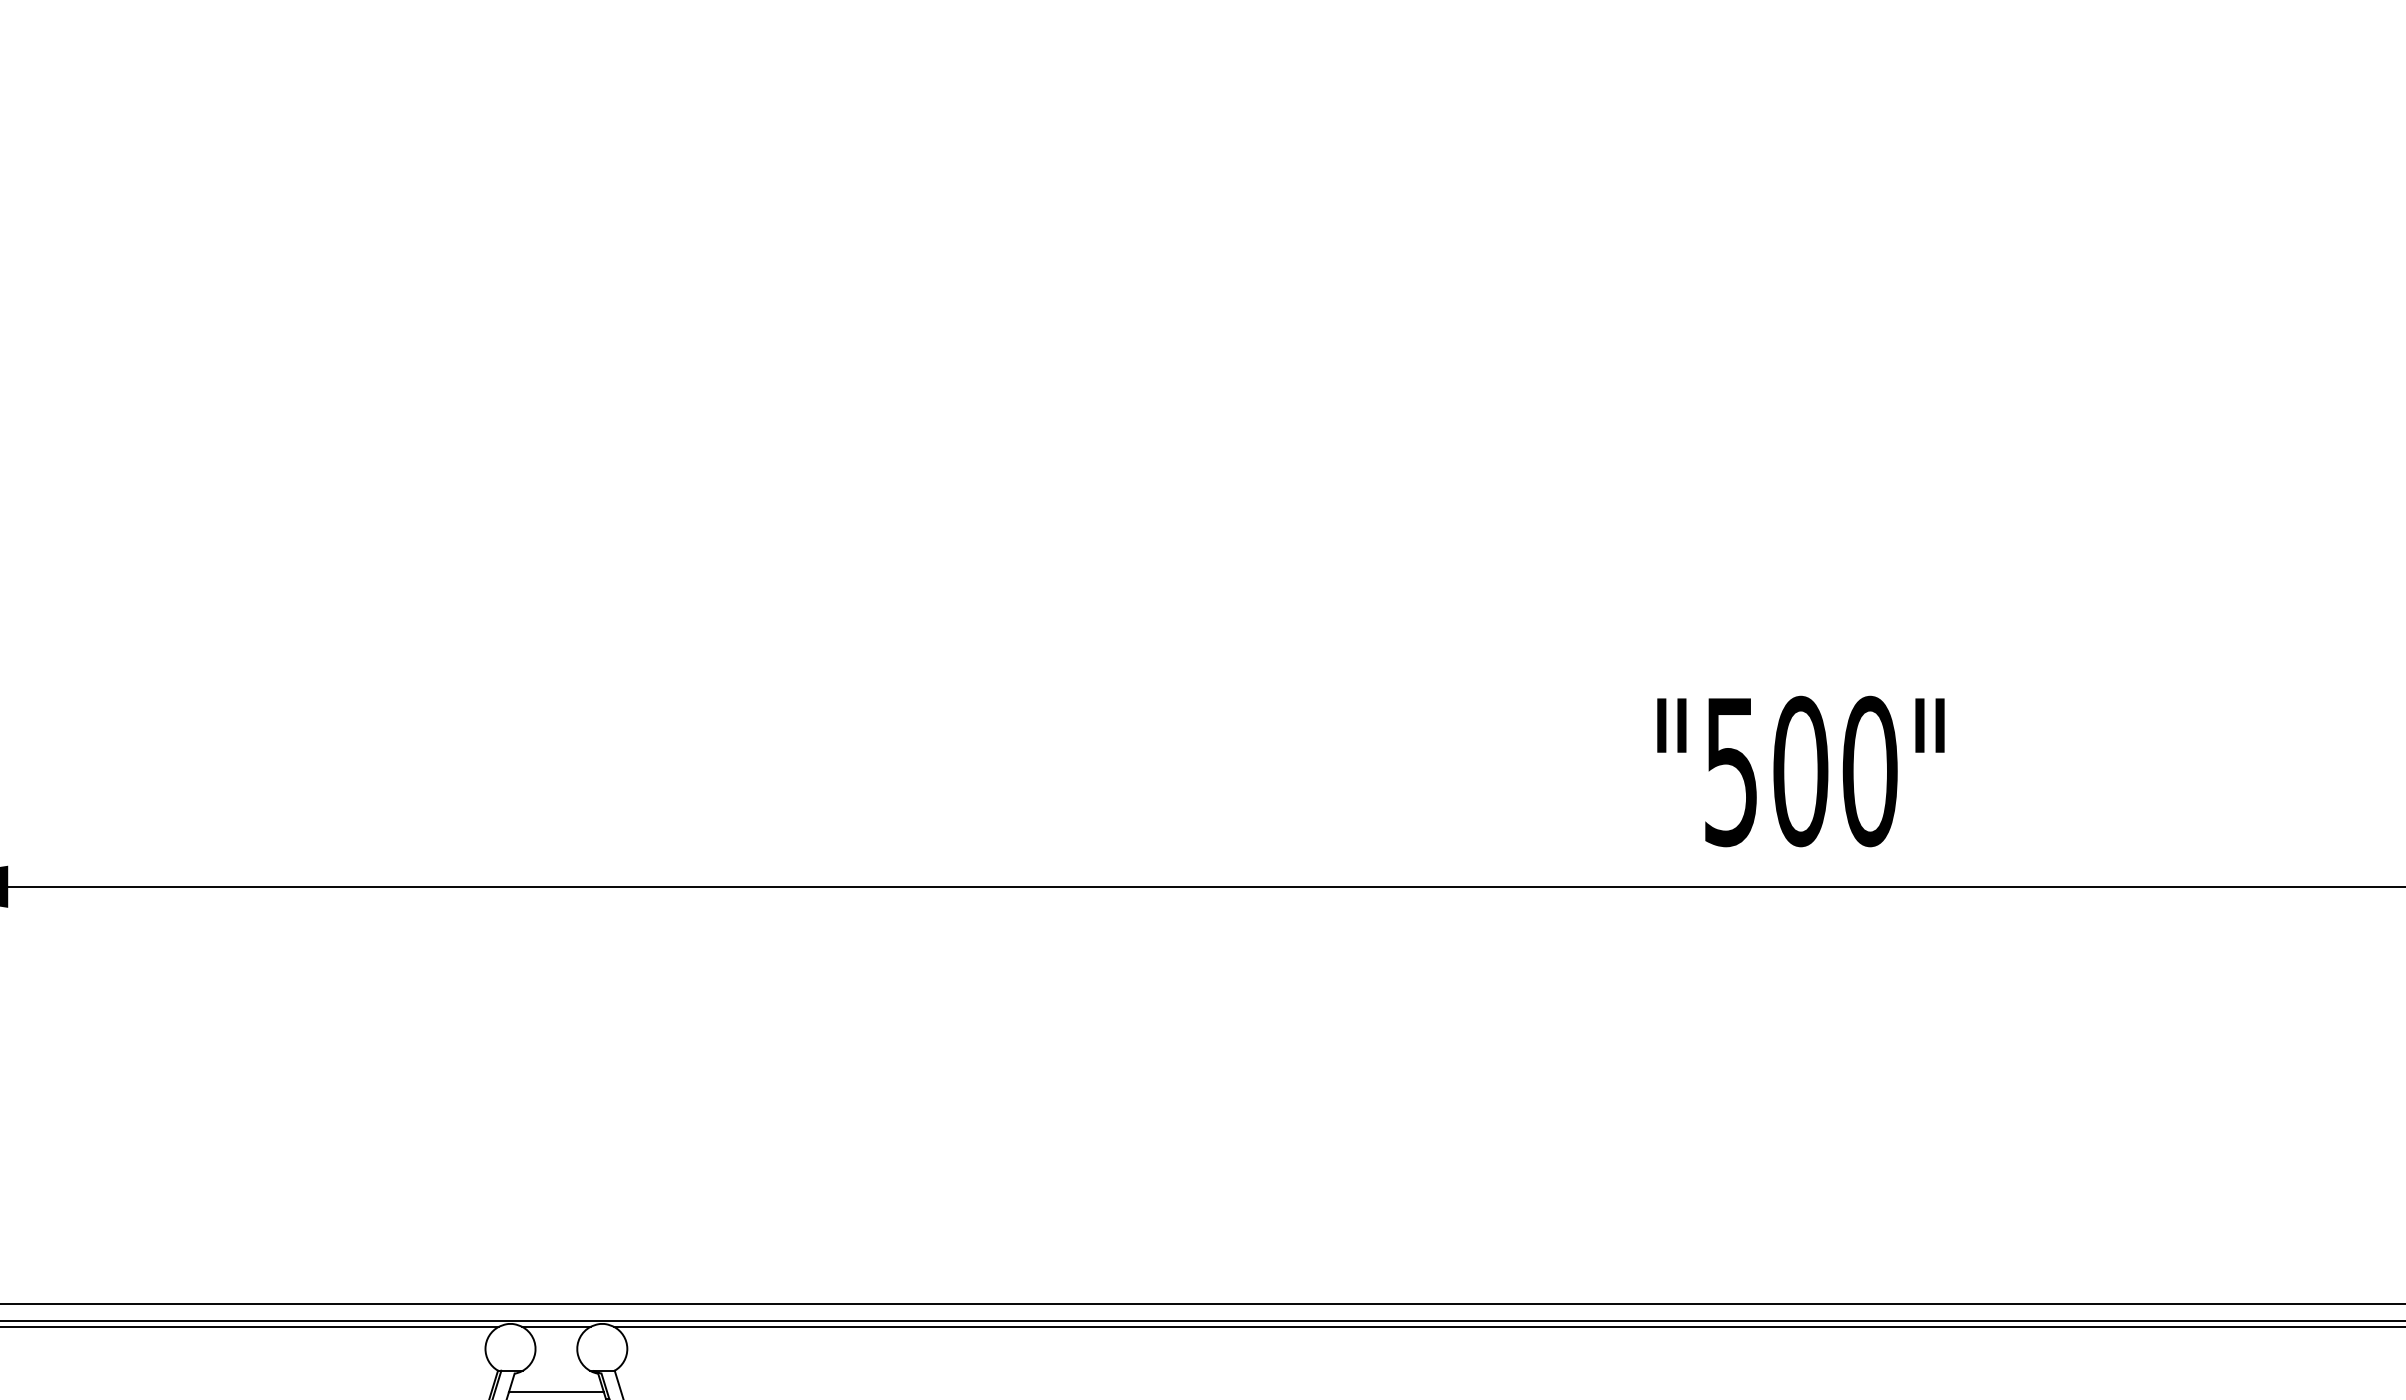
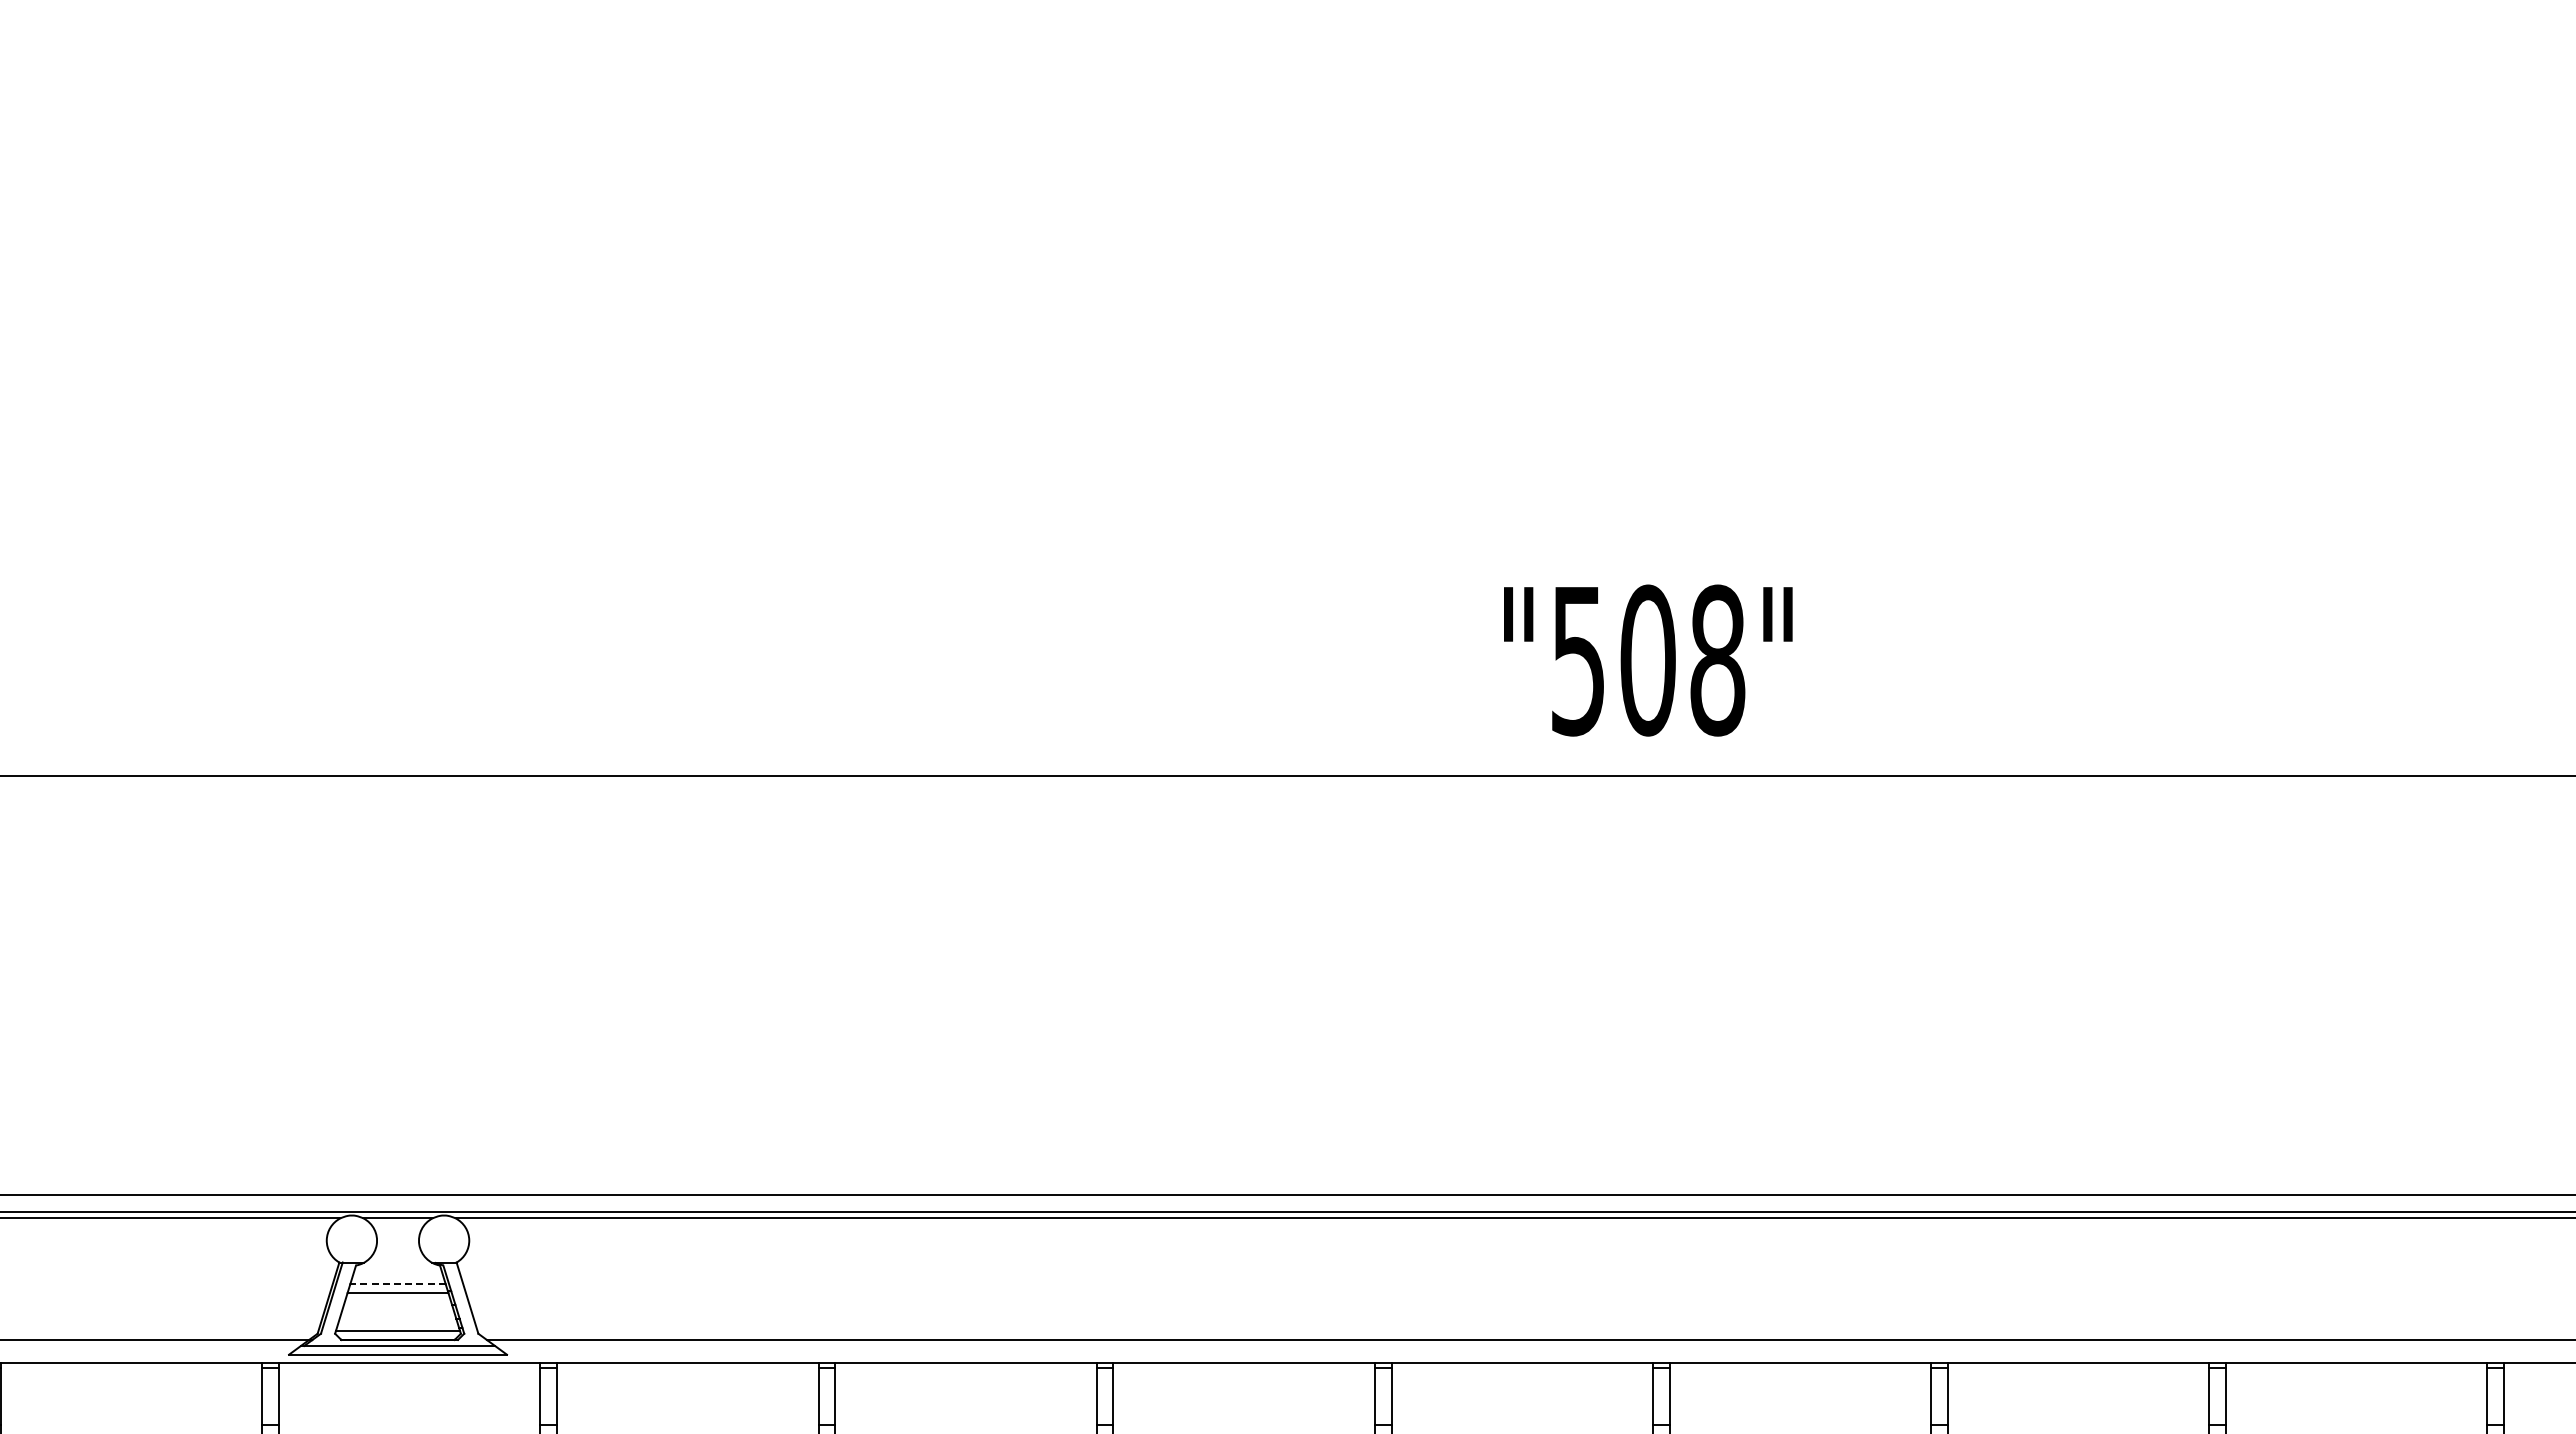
text: (1869, 771) -> (1717, 660), "500" -> "508"
line: (556, 1392) -> (398, 1284), solid -> dashed

